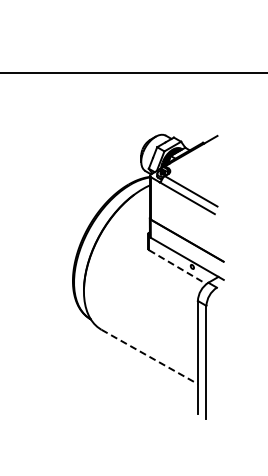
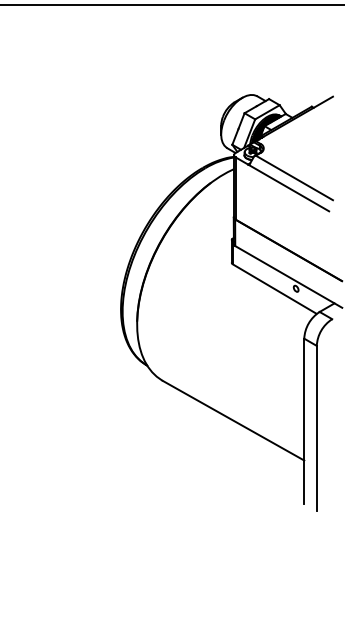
line: (177, 267) -> (274, 289), dashed -> solid
line: (150, 357) -> (234, 421), dashed -> solid

